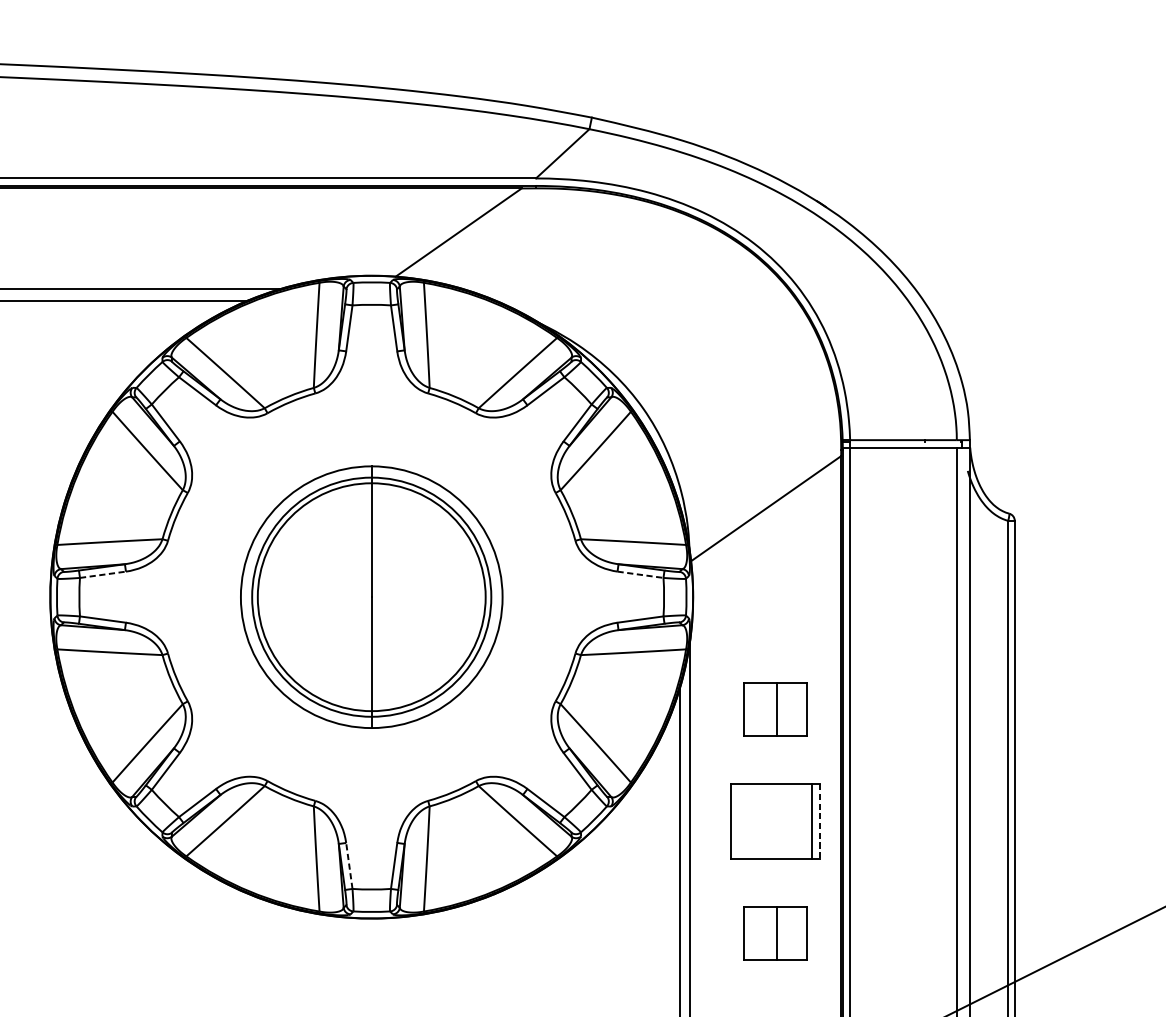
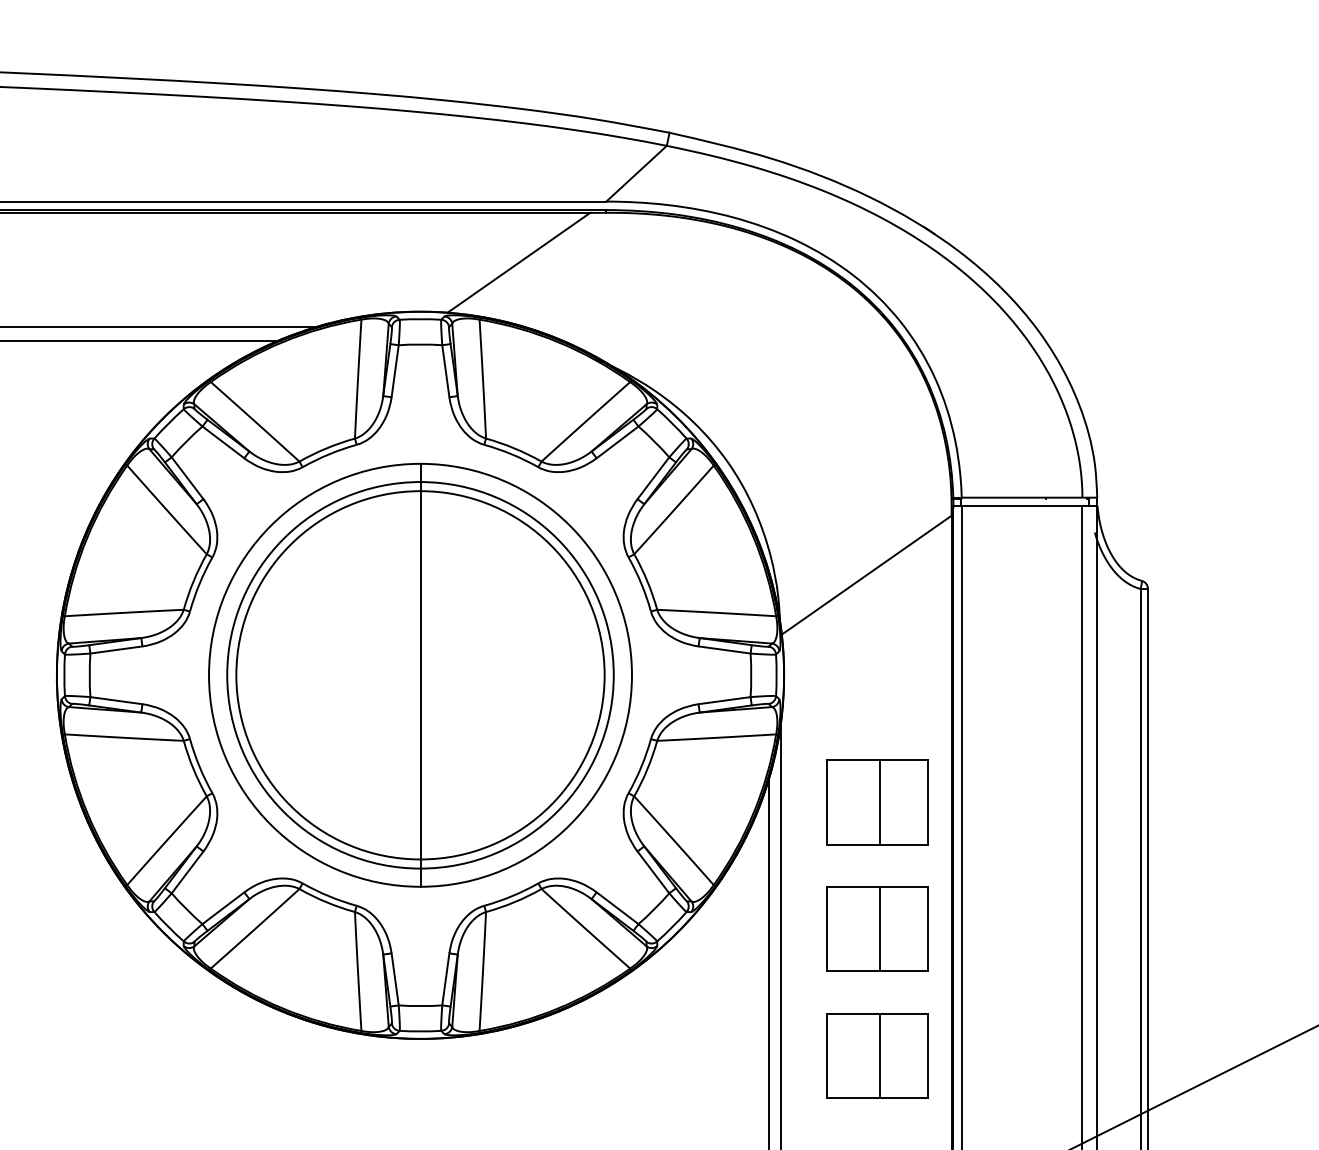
line: (103, 574) -> (116, 649), dashed -> solid
line: (641, 575) -> (725, 650), dashed -> solid
part: (371, 597) -> (420, 675), size x1.43
part: (775, 709) -> (877, 802), size x1.43
line: (811, 820) -> (880, 928), moved
line: (820, 821) -> (928, 929), dashed -> solid
line: (349, 865) -> (395, 978), dashed -> solid
part: (775, 933) -> (877, 1055), size x1.43

